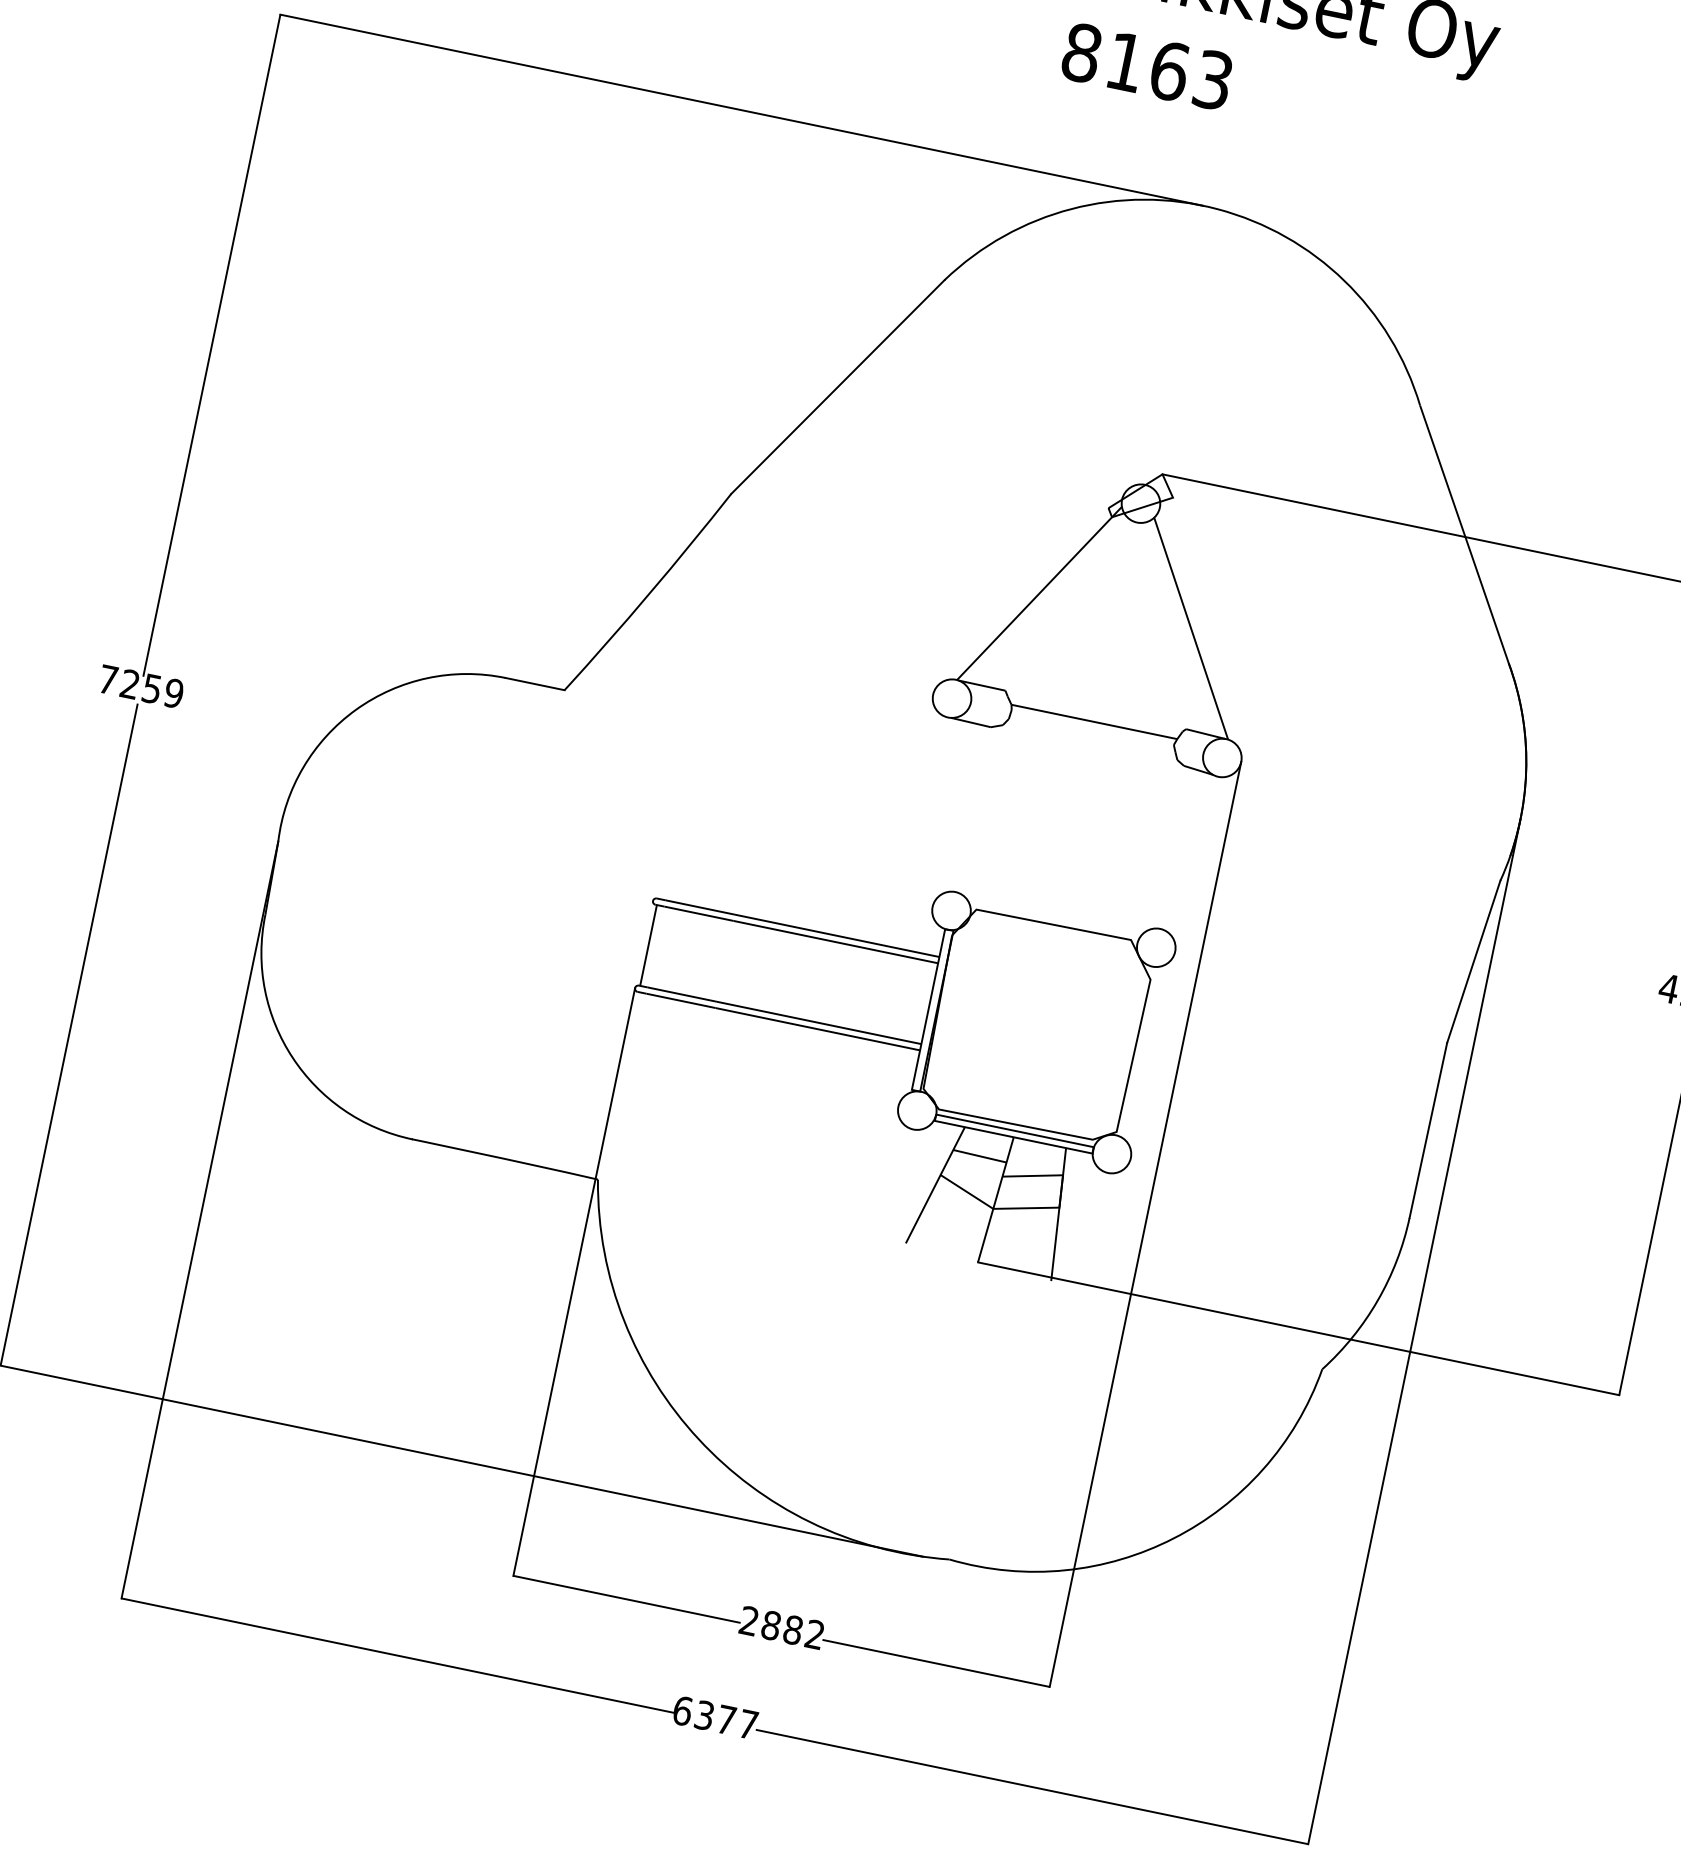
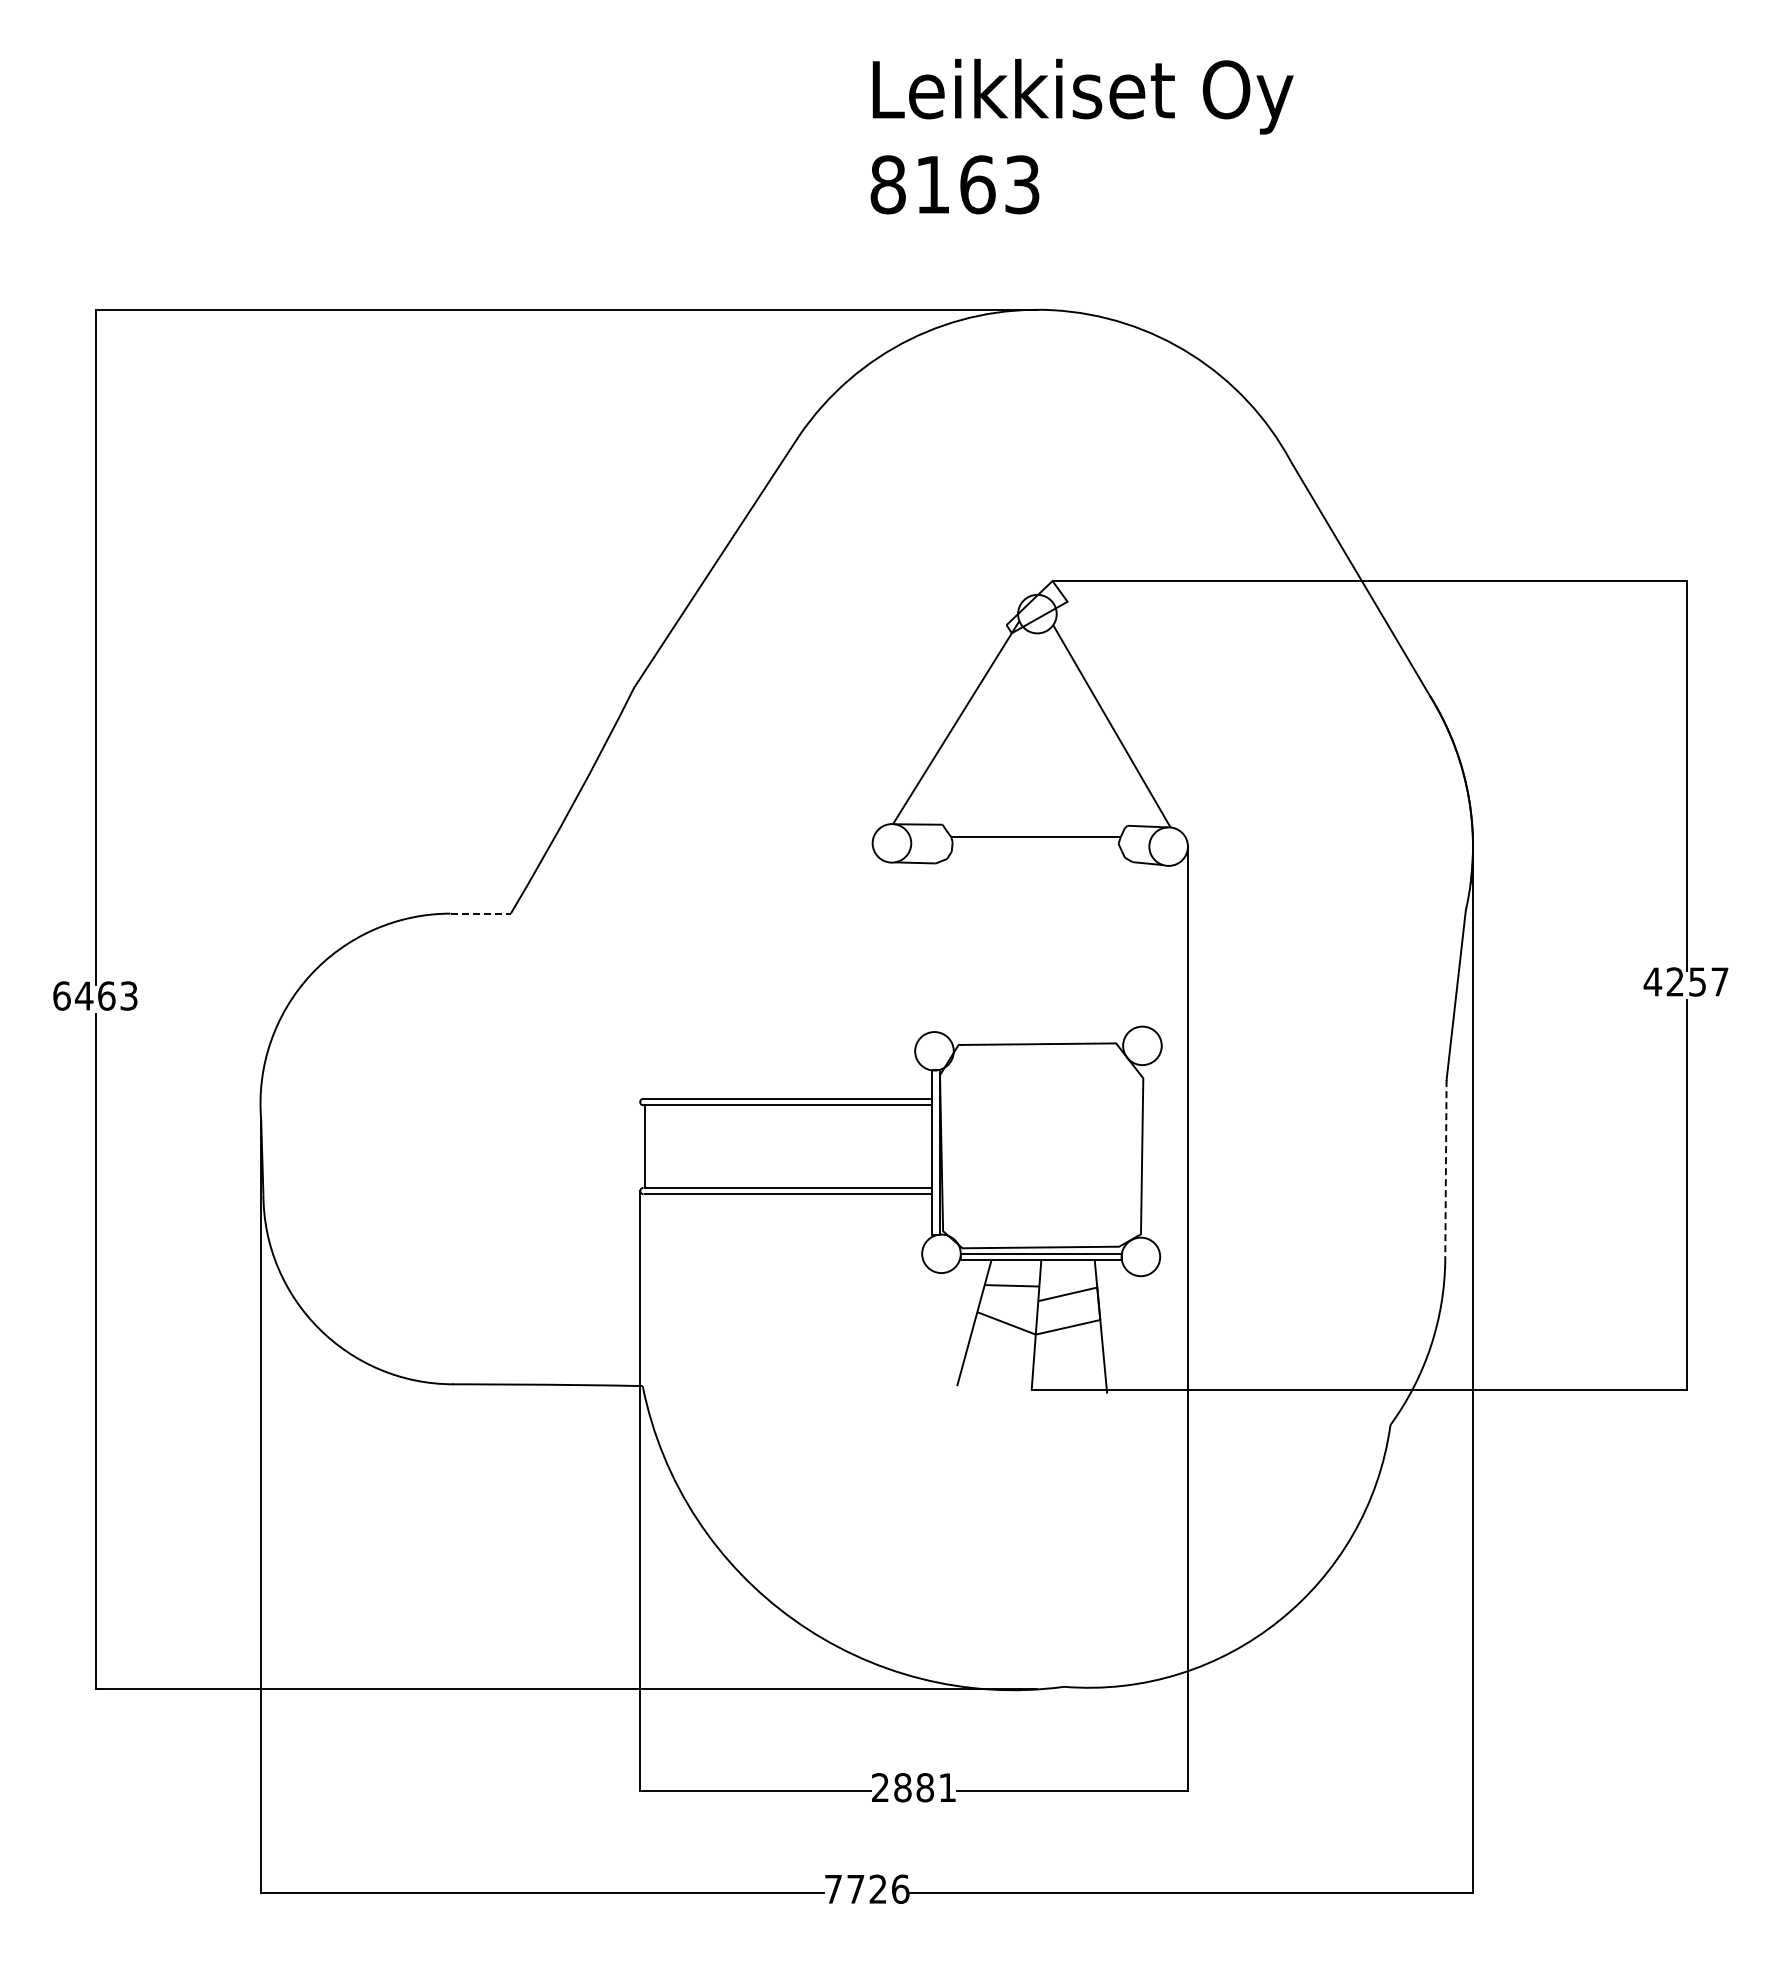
line: (535, 684) -> (481, 913), solid -> dashed
text: (141, 686) -> (95, 995), 7259 -> 6463
line: (1427, 1131) -> (1445, 1170), solid -> dashed
text: (814, 1634) -> (947, 1787), 2882 -> 2881
text: (715, 1716) -> (866, 1888), 6377 -> 7726

